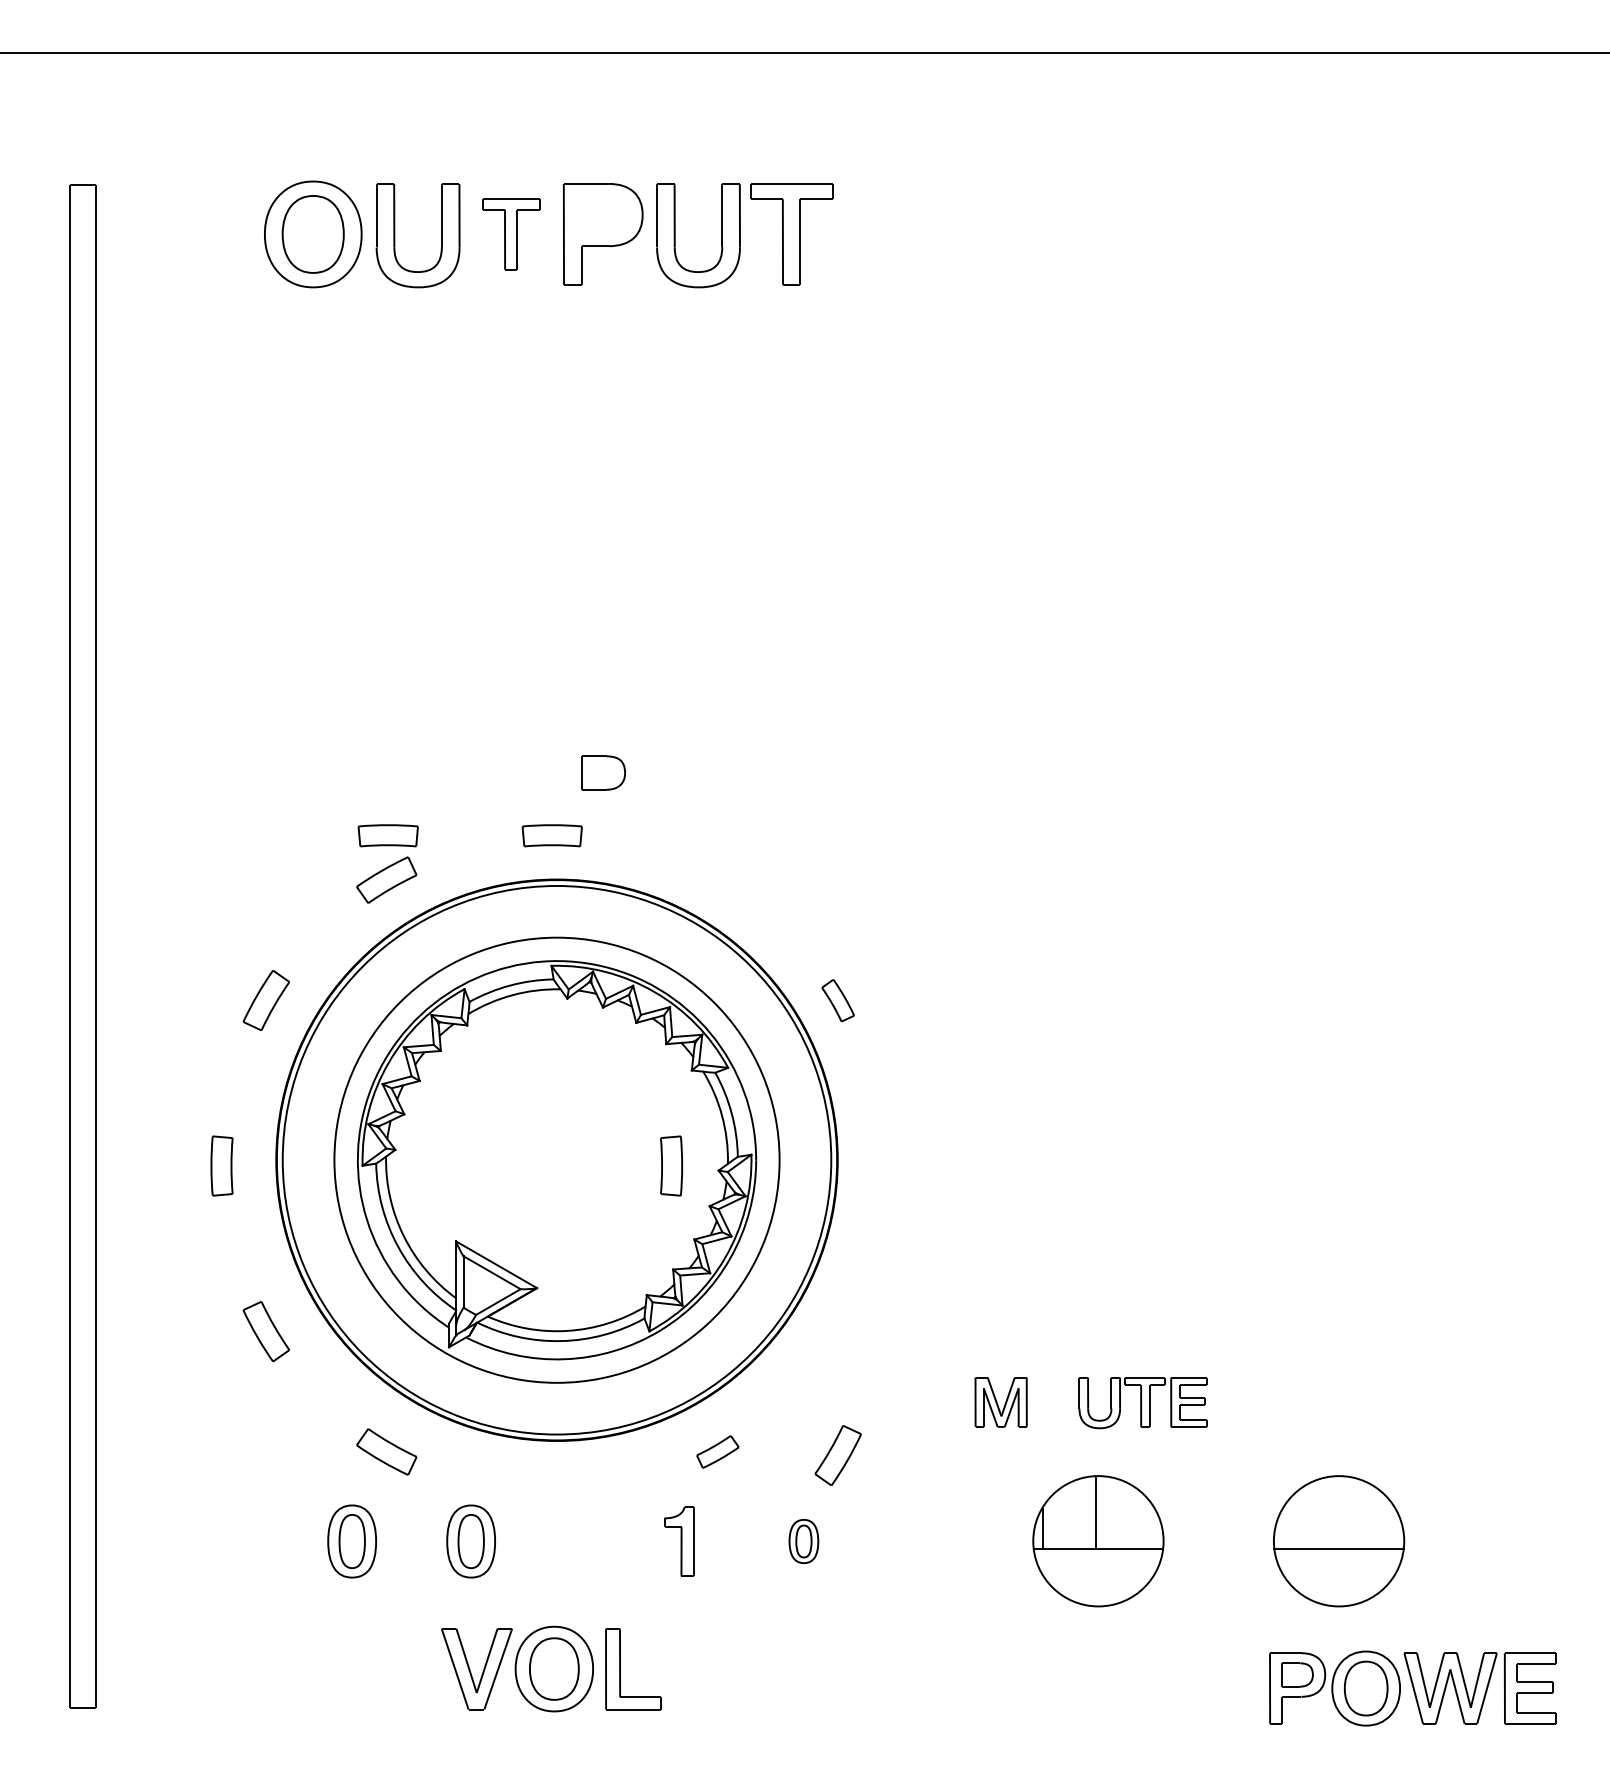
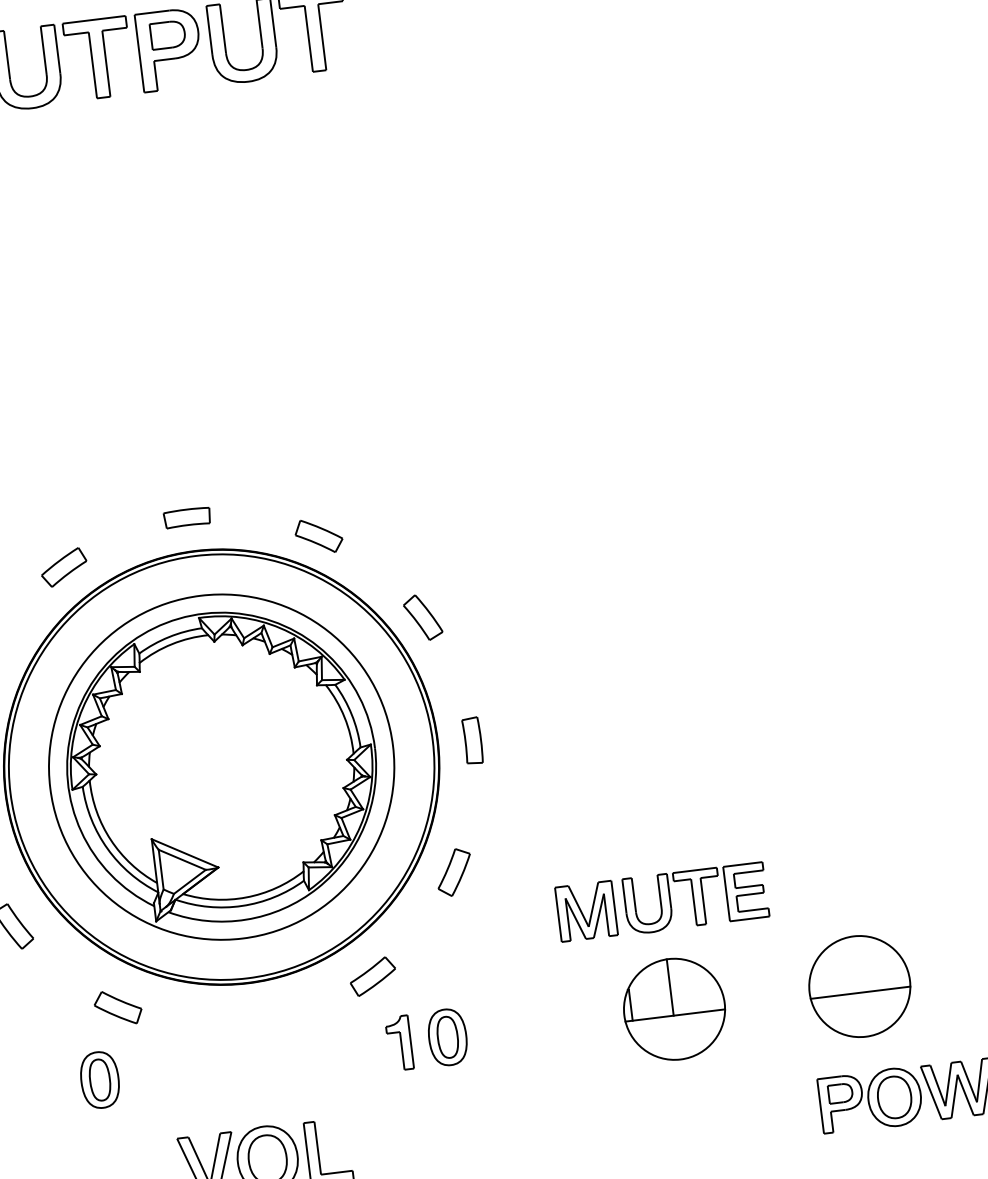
part: (510, 234) -> (98, 58), size x1.43
part: (603, 772) -> (168, 34), moved
part: (387, 835) -> (60, 533), removed
part: (717, 879) -> (318, 535), added
part: (837, 1000) -> (422, 617), size x1.43
part: (671, 1165) -> (472, 740), moved
part: (1000, 1402) -> (586, 911), size x1.43
part: (1143, 1402) -> (696, 898), size x1.43
part: (717, 1451) -> (372, 976), size x1.43
part: (837, 1455) -> (453, 872), moved
part: (470, 1541) -> (191, 1068), removed
part: (679, 1541) -> (399, 1043), moved
part: (803, 1541) -> (447, 1037), size x1.67

